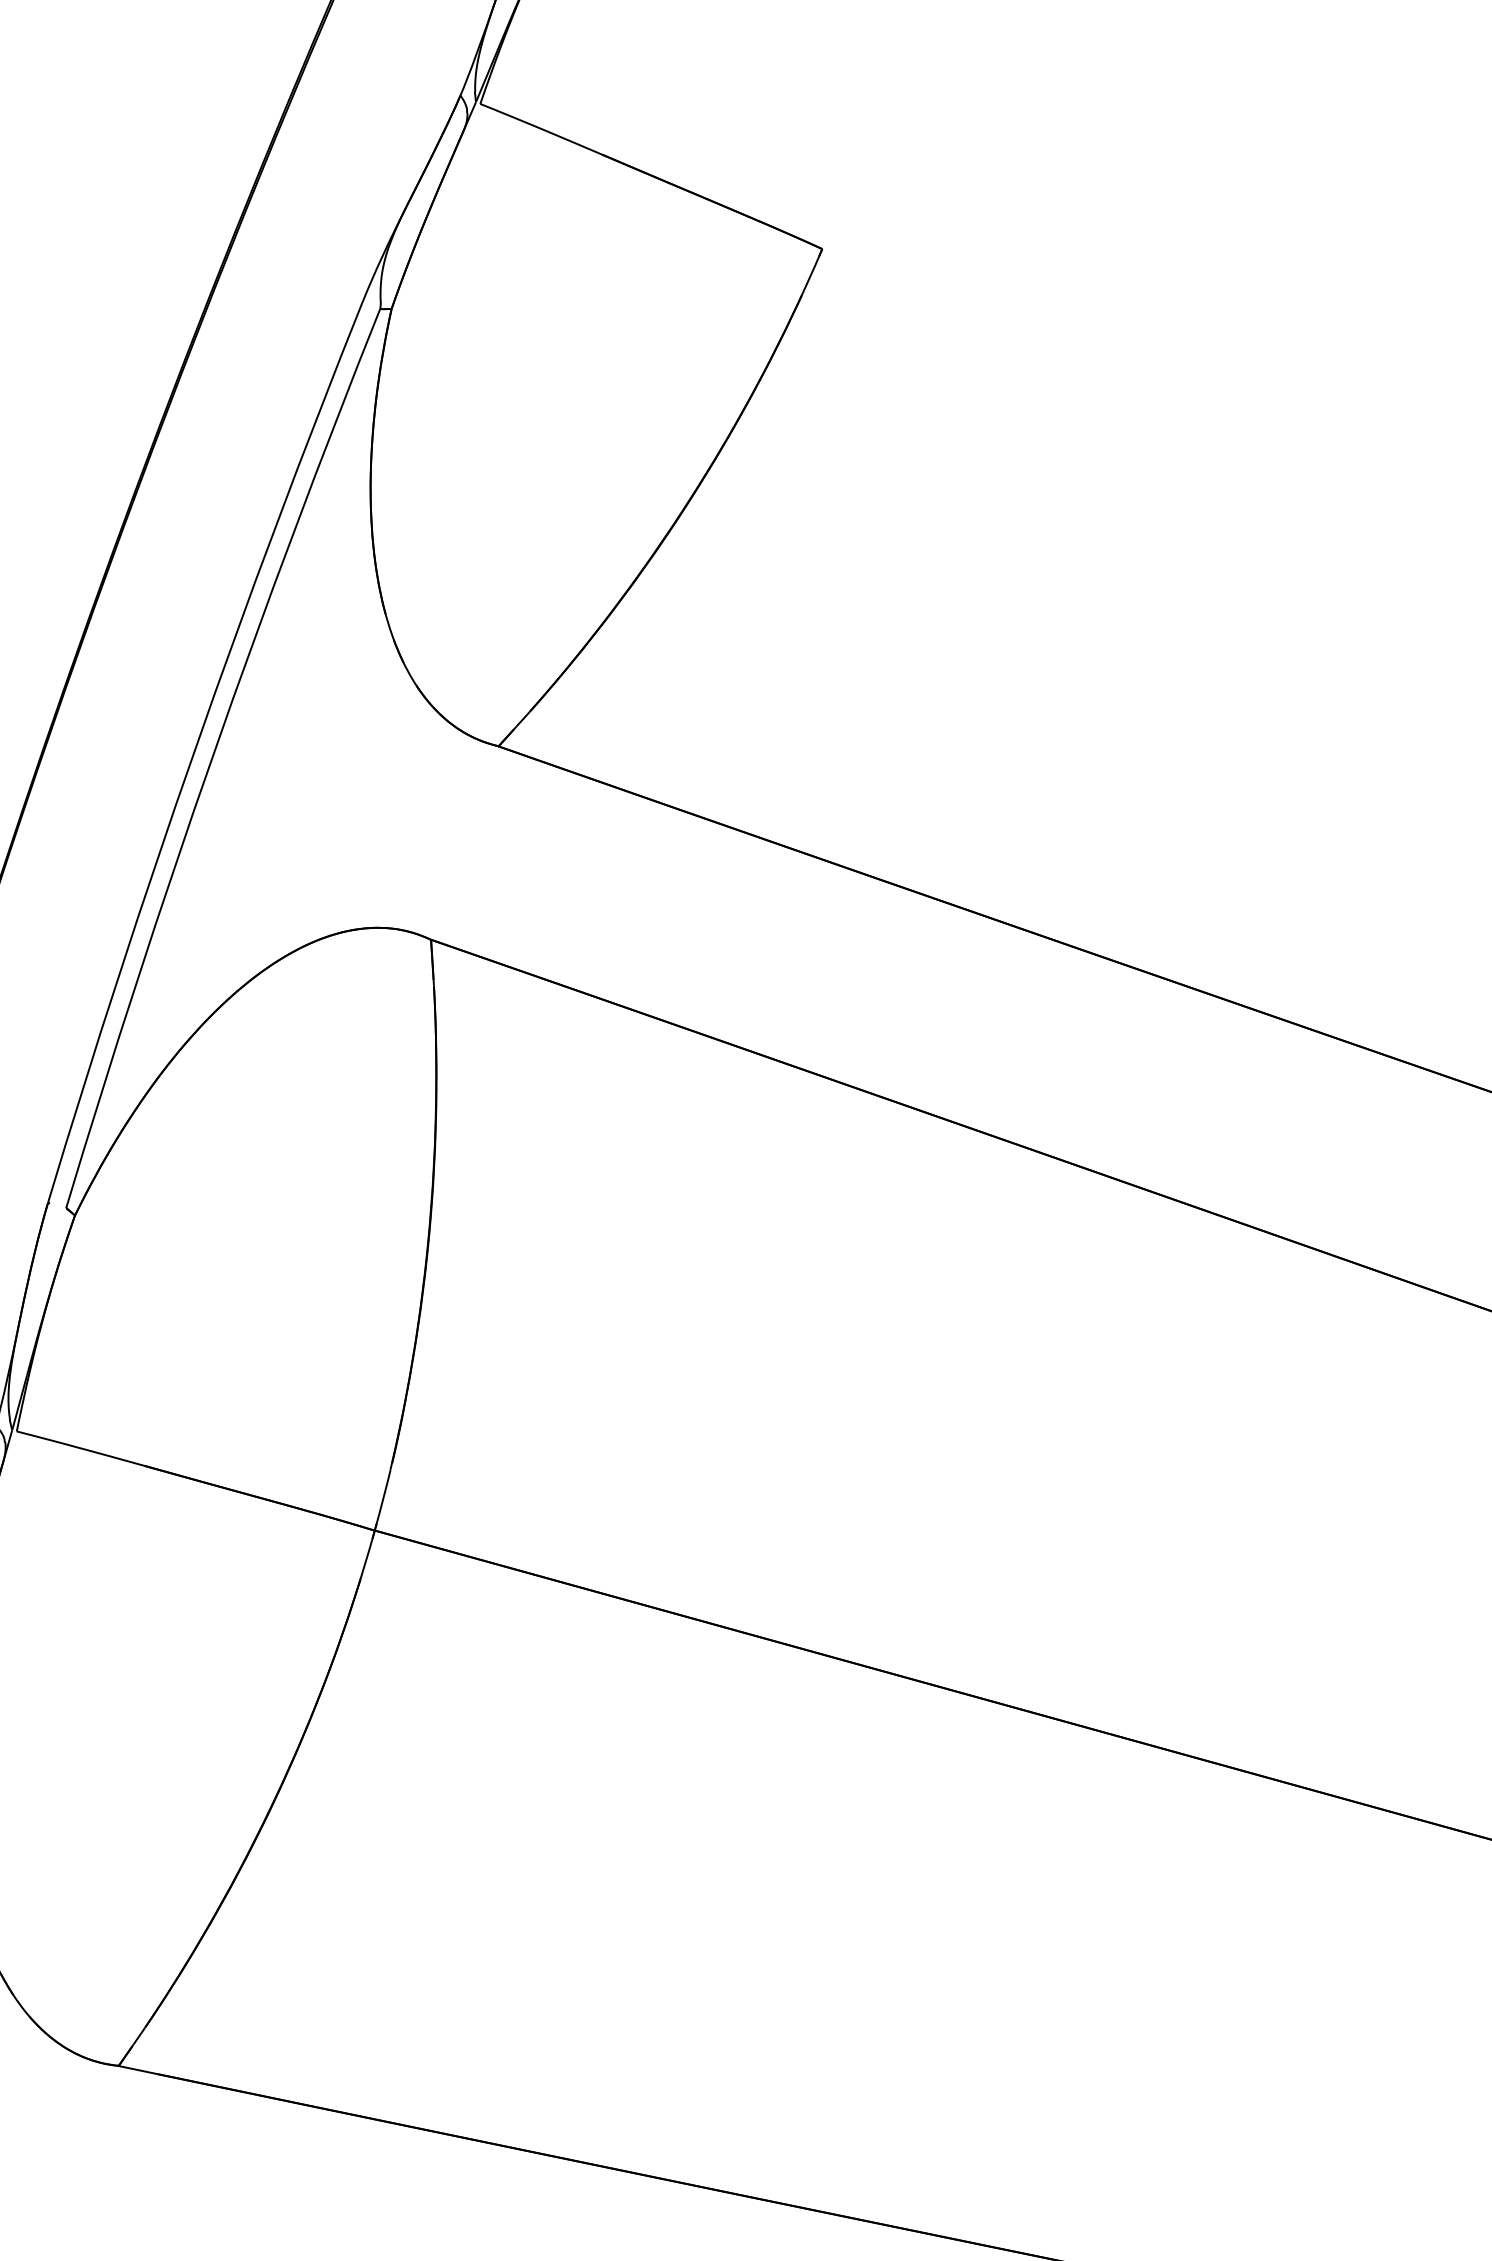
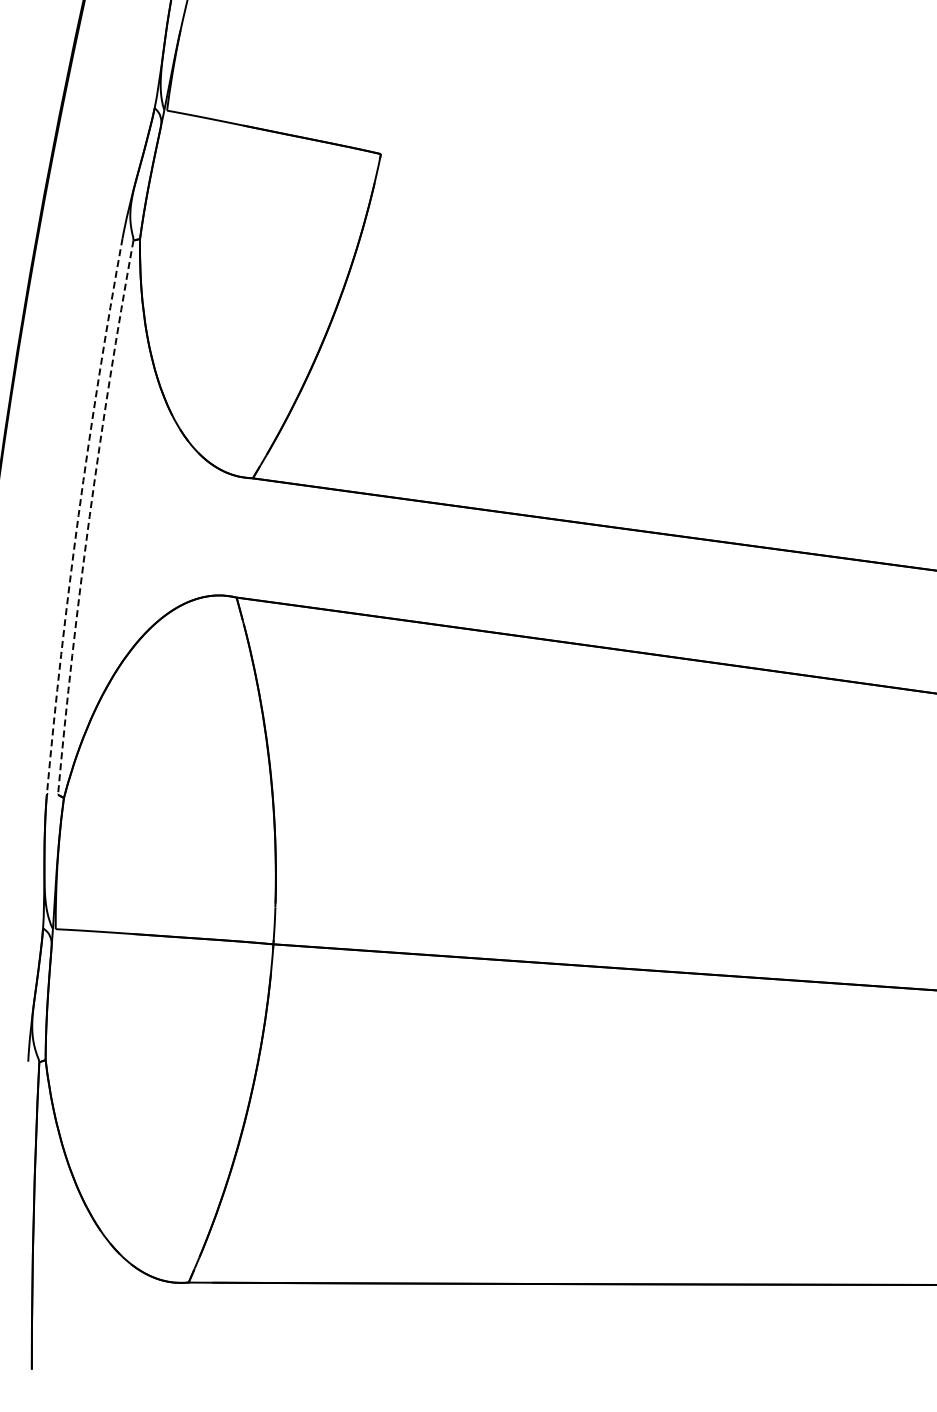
arc: (195, 749) -> (78, 515), solid -> dashed
arc: (213, 754) -> (89, 516), solid -> dashed

